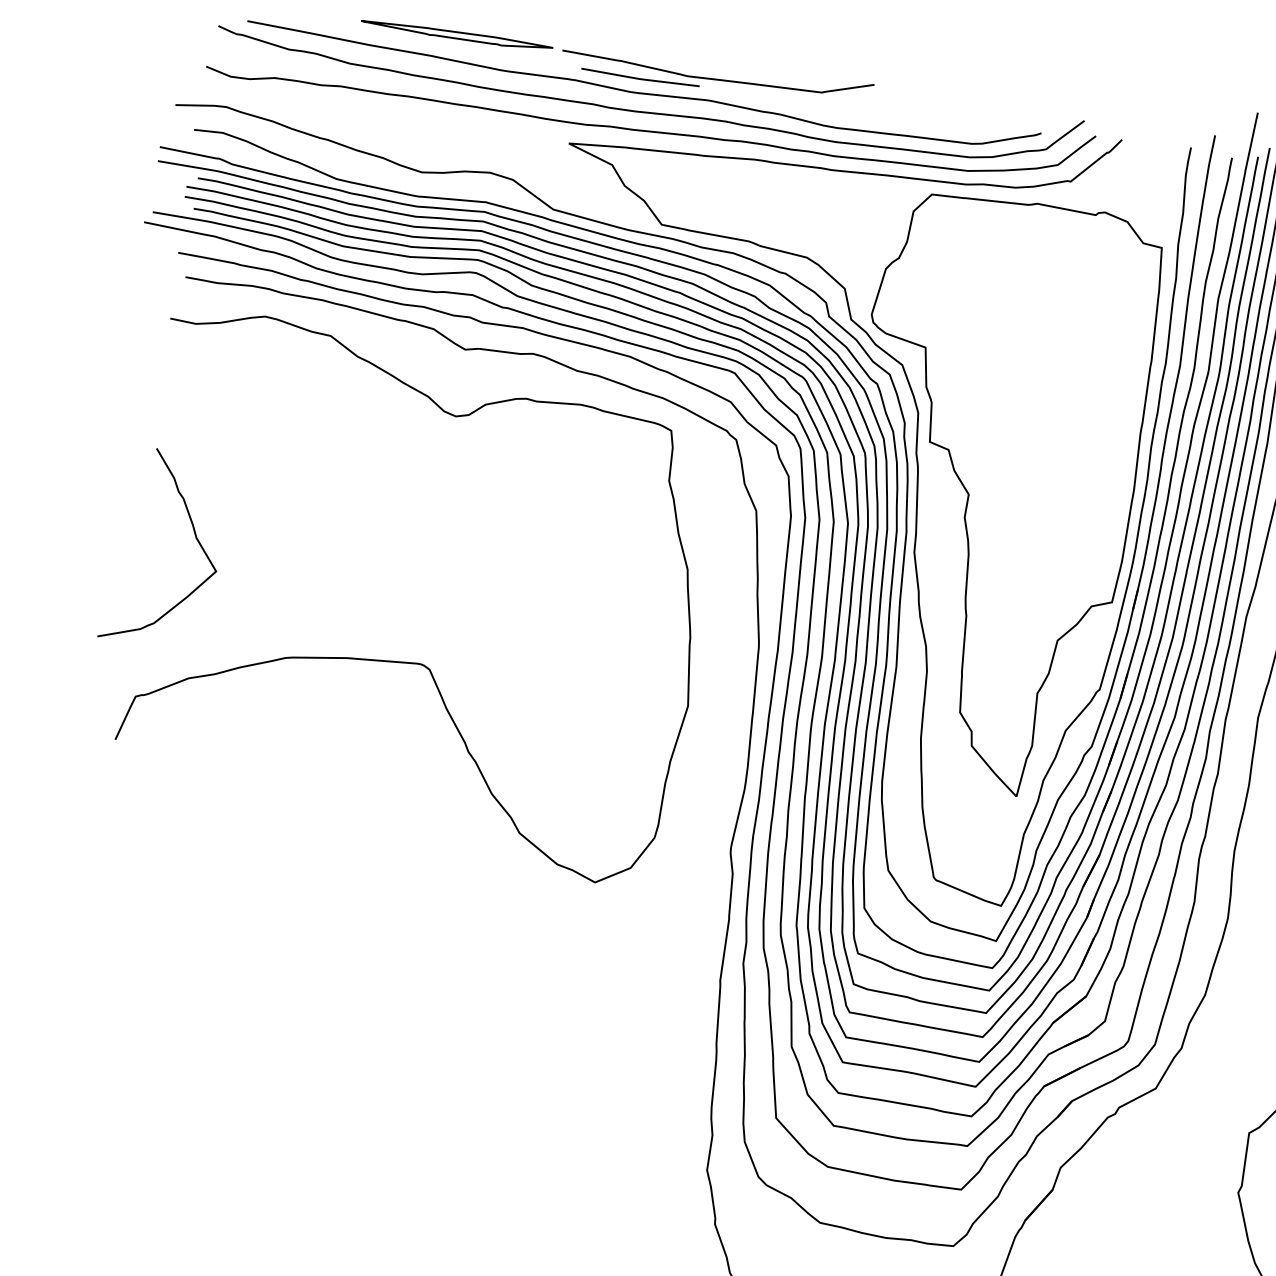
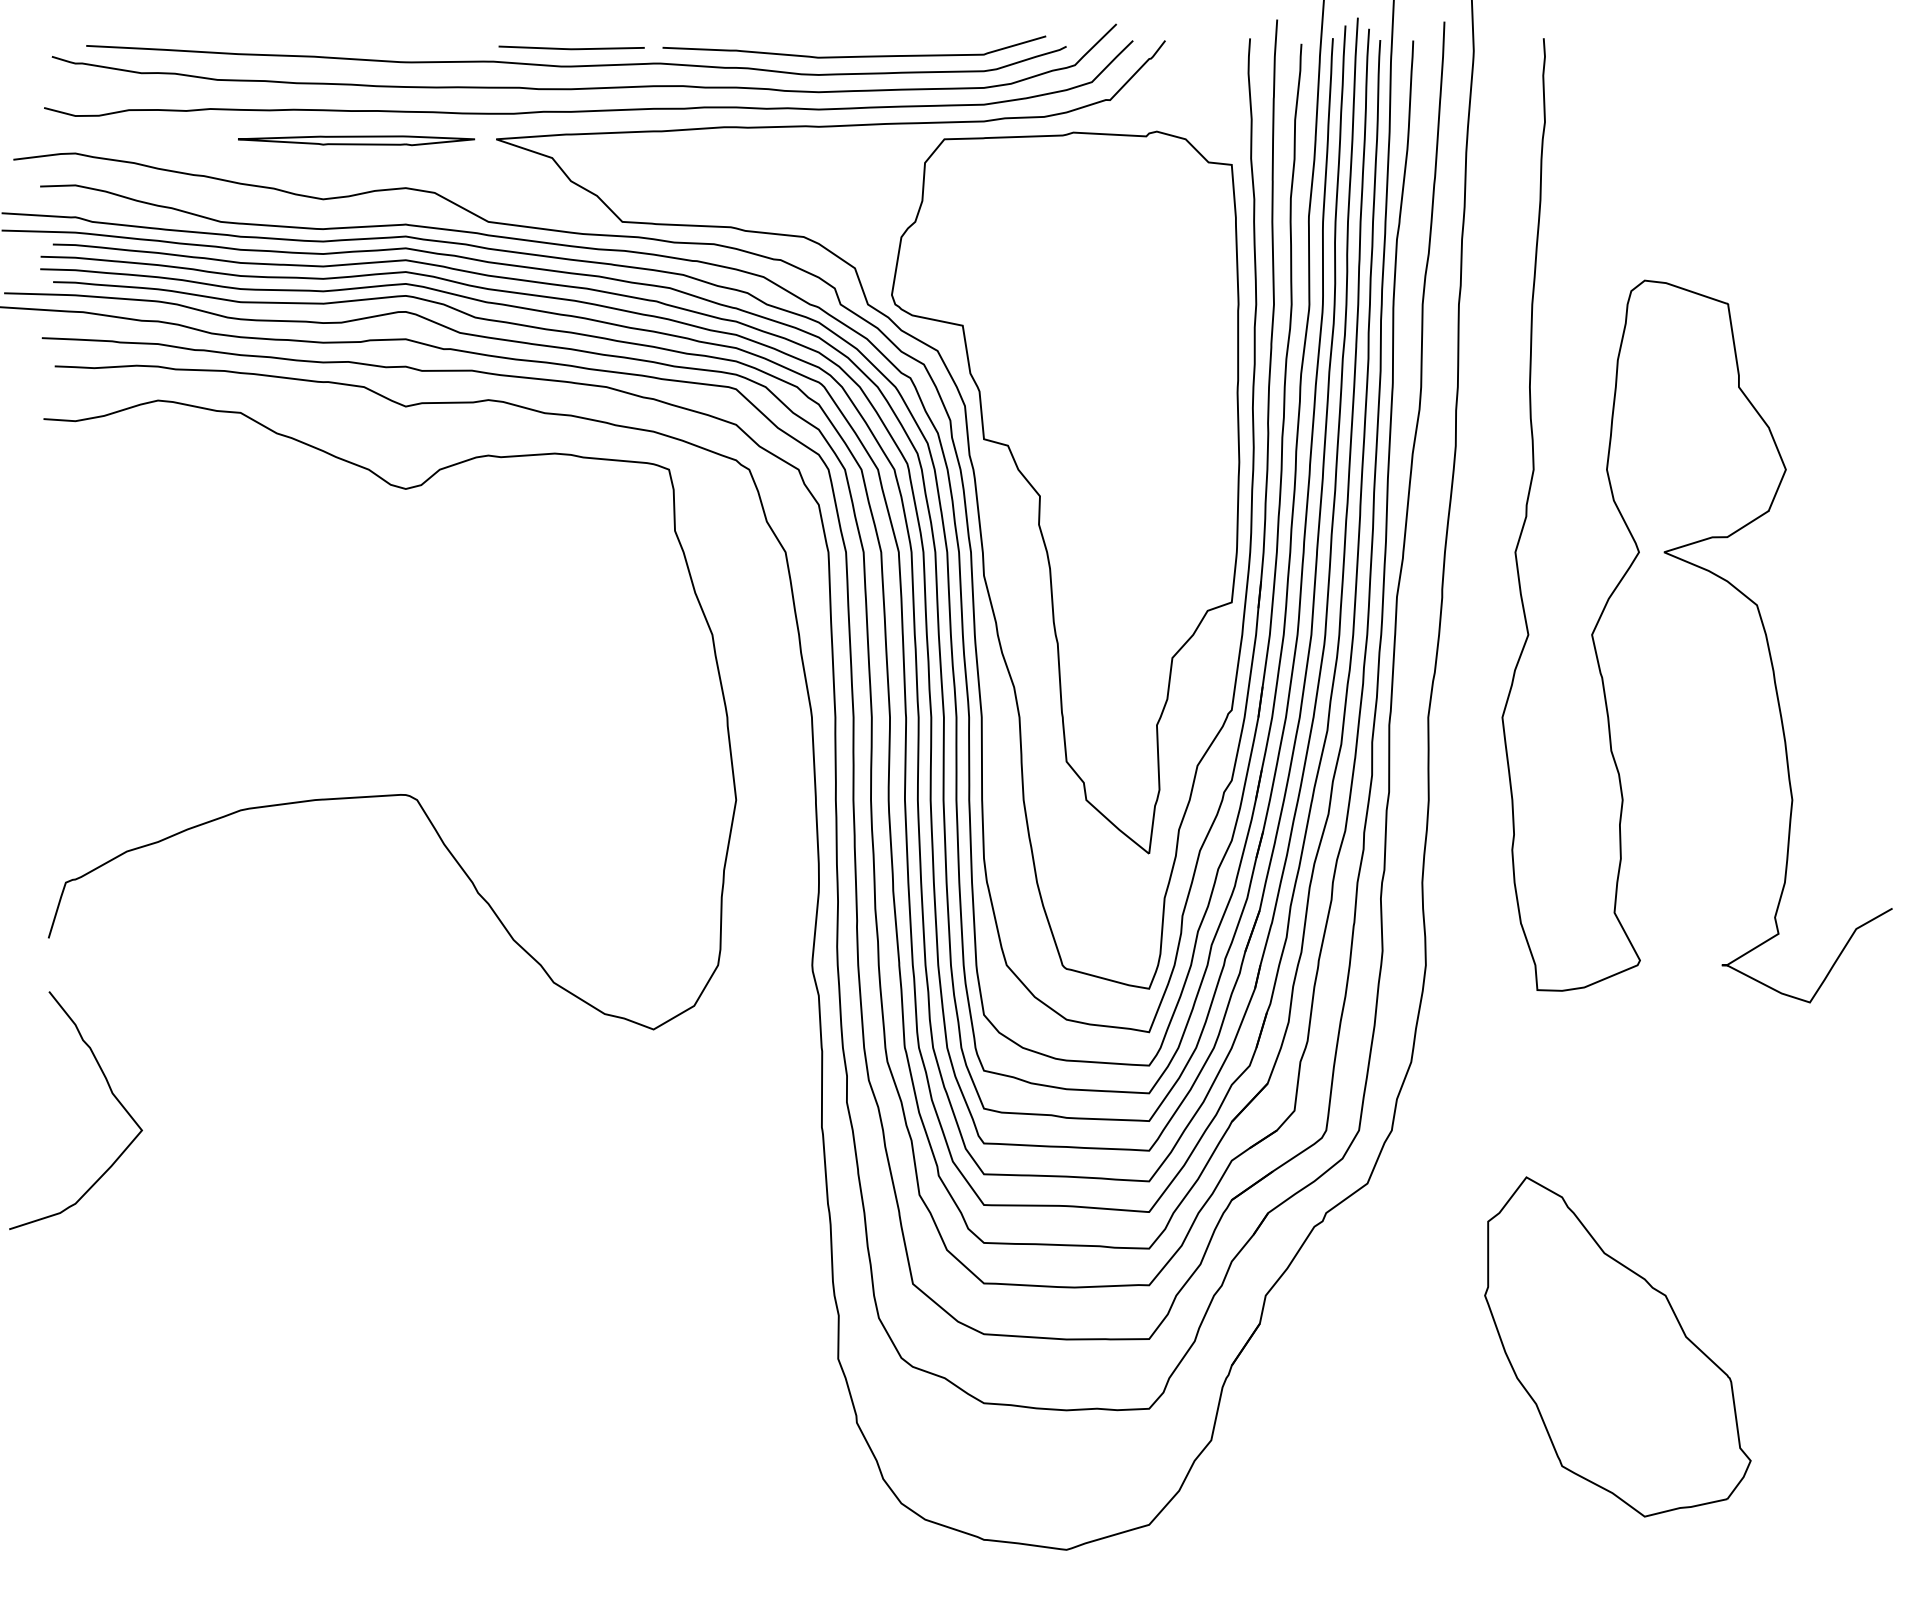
part: (457, 35) -> (356, 140), moved
curve: (719, 78) -> (857, 55), moved
curve: (195, 538) -> (111, 1093), moved

